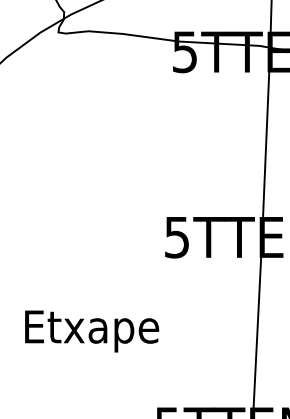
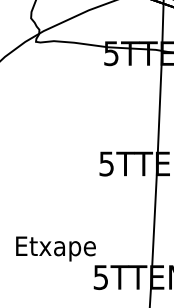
text: (91, 330) -> (55, 248), moved

